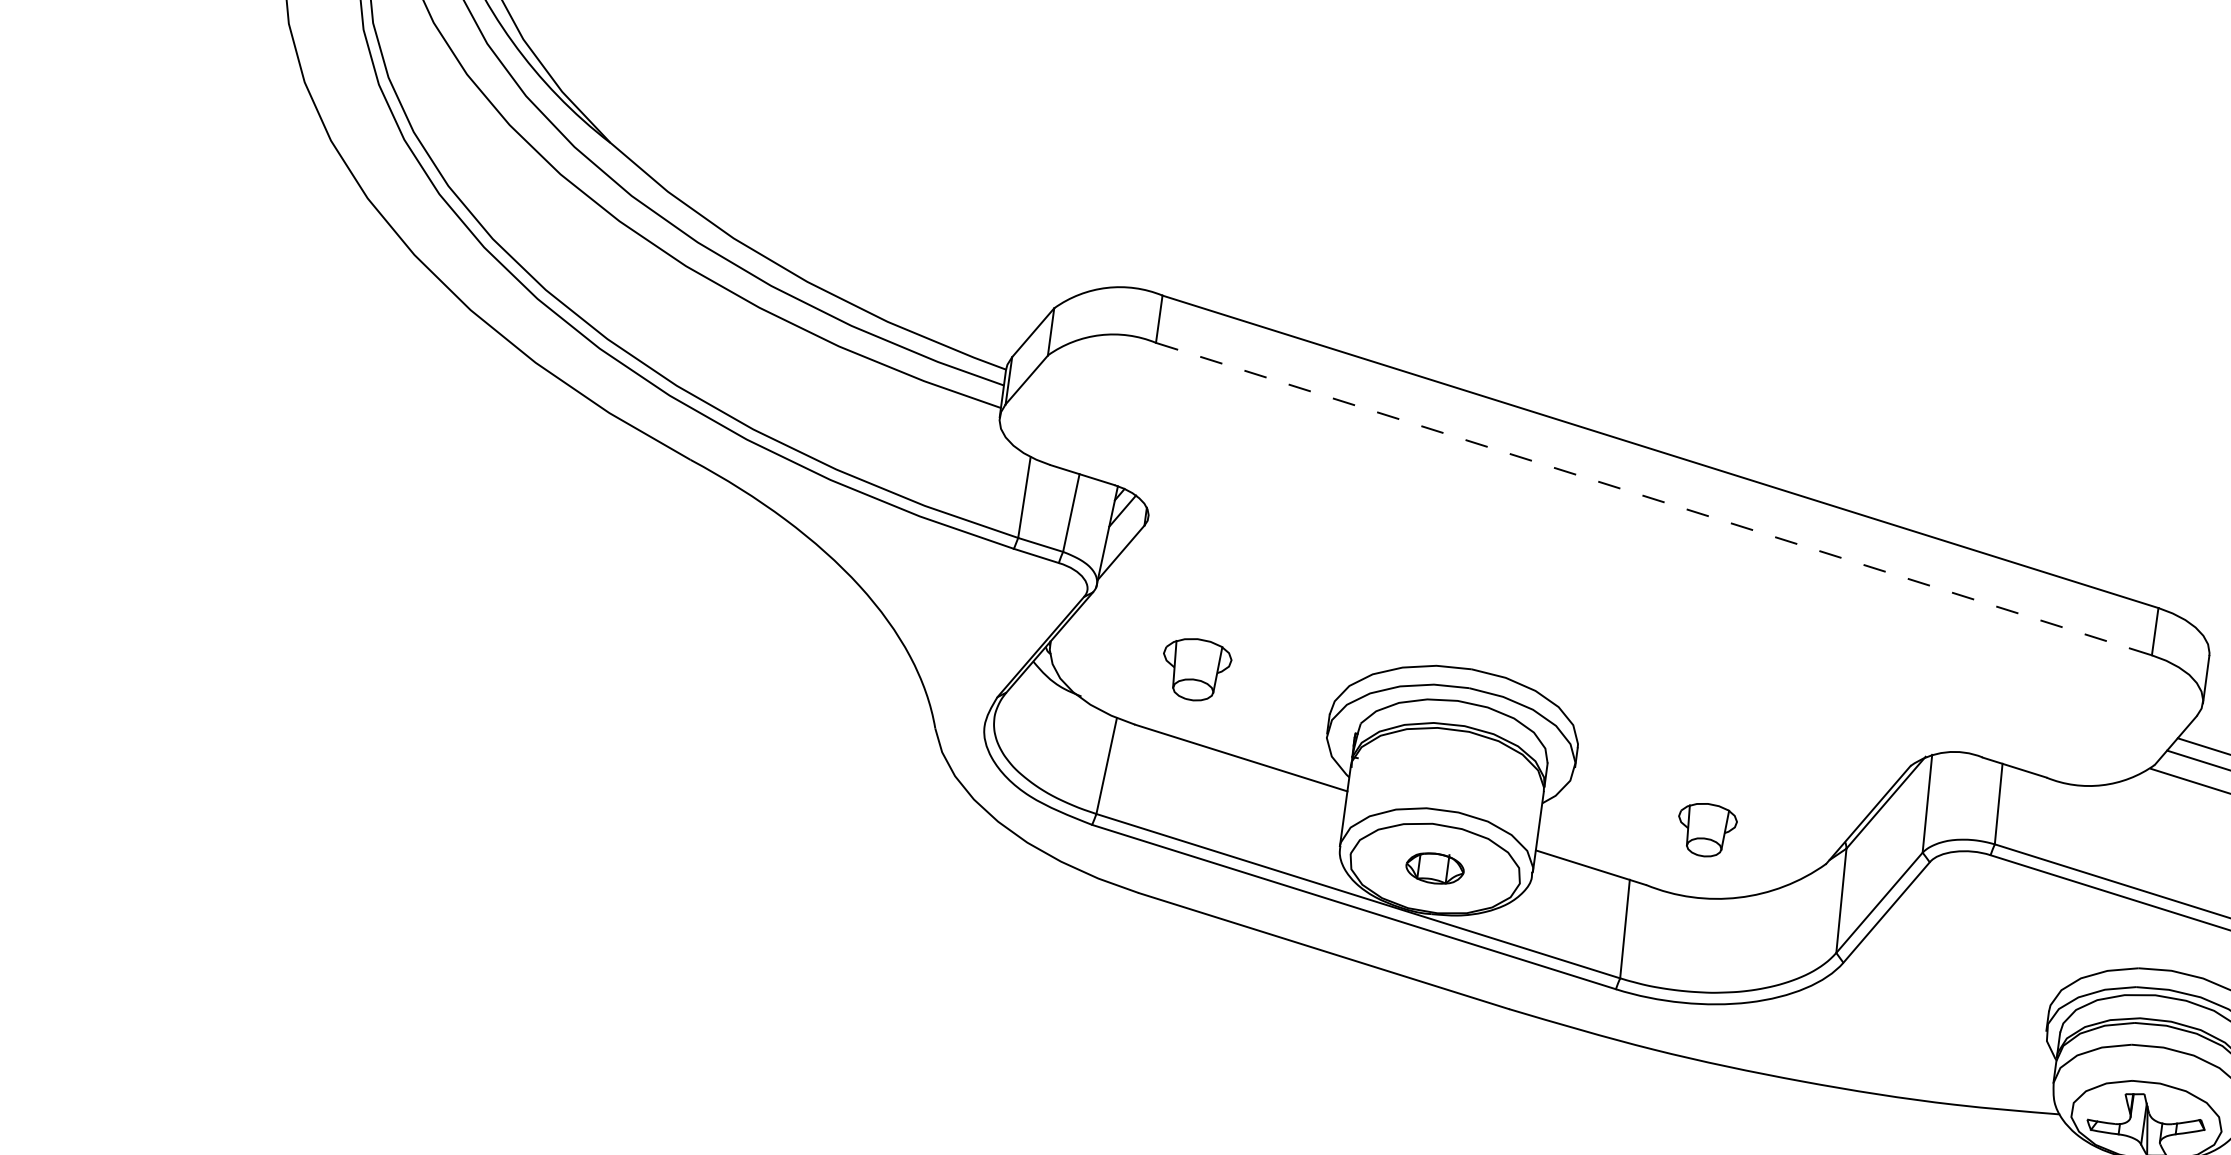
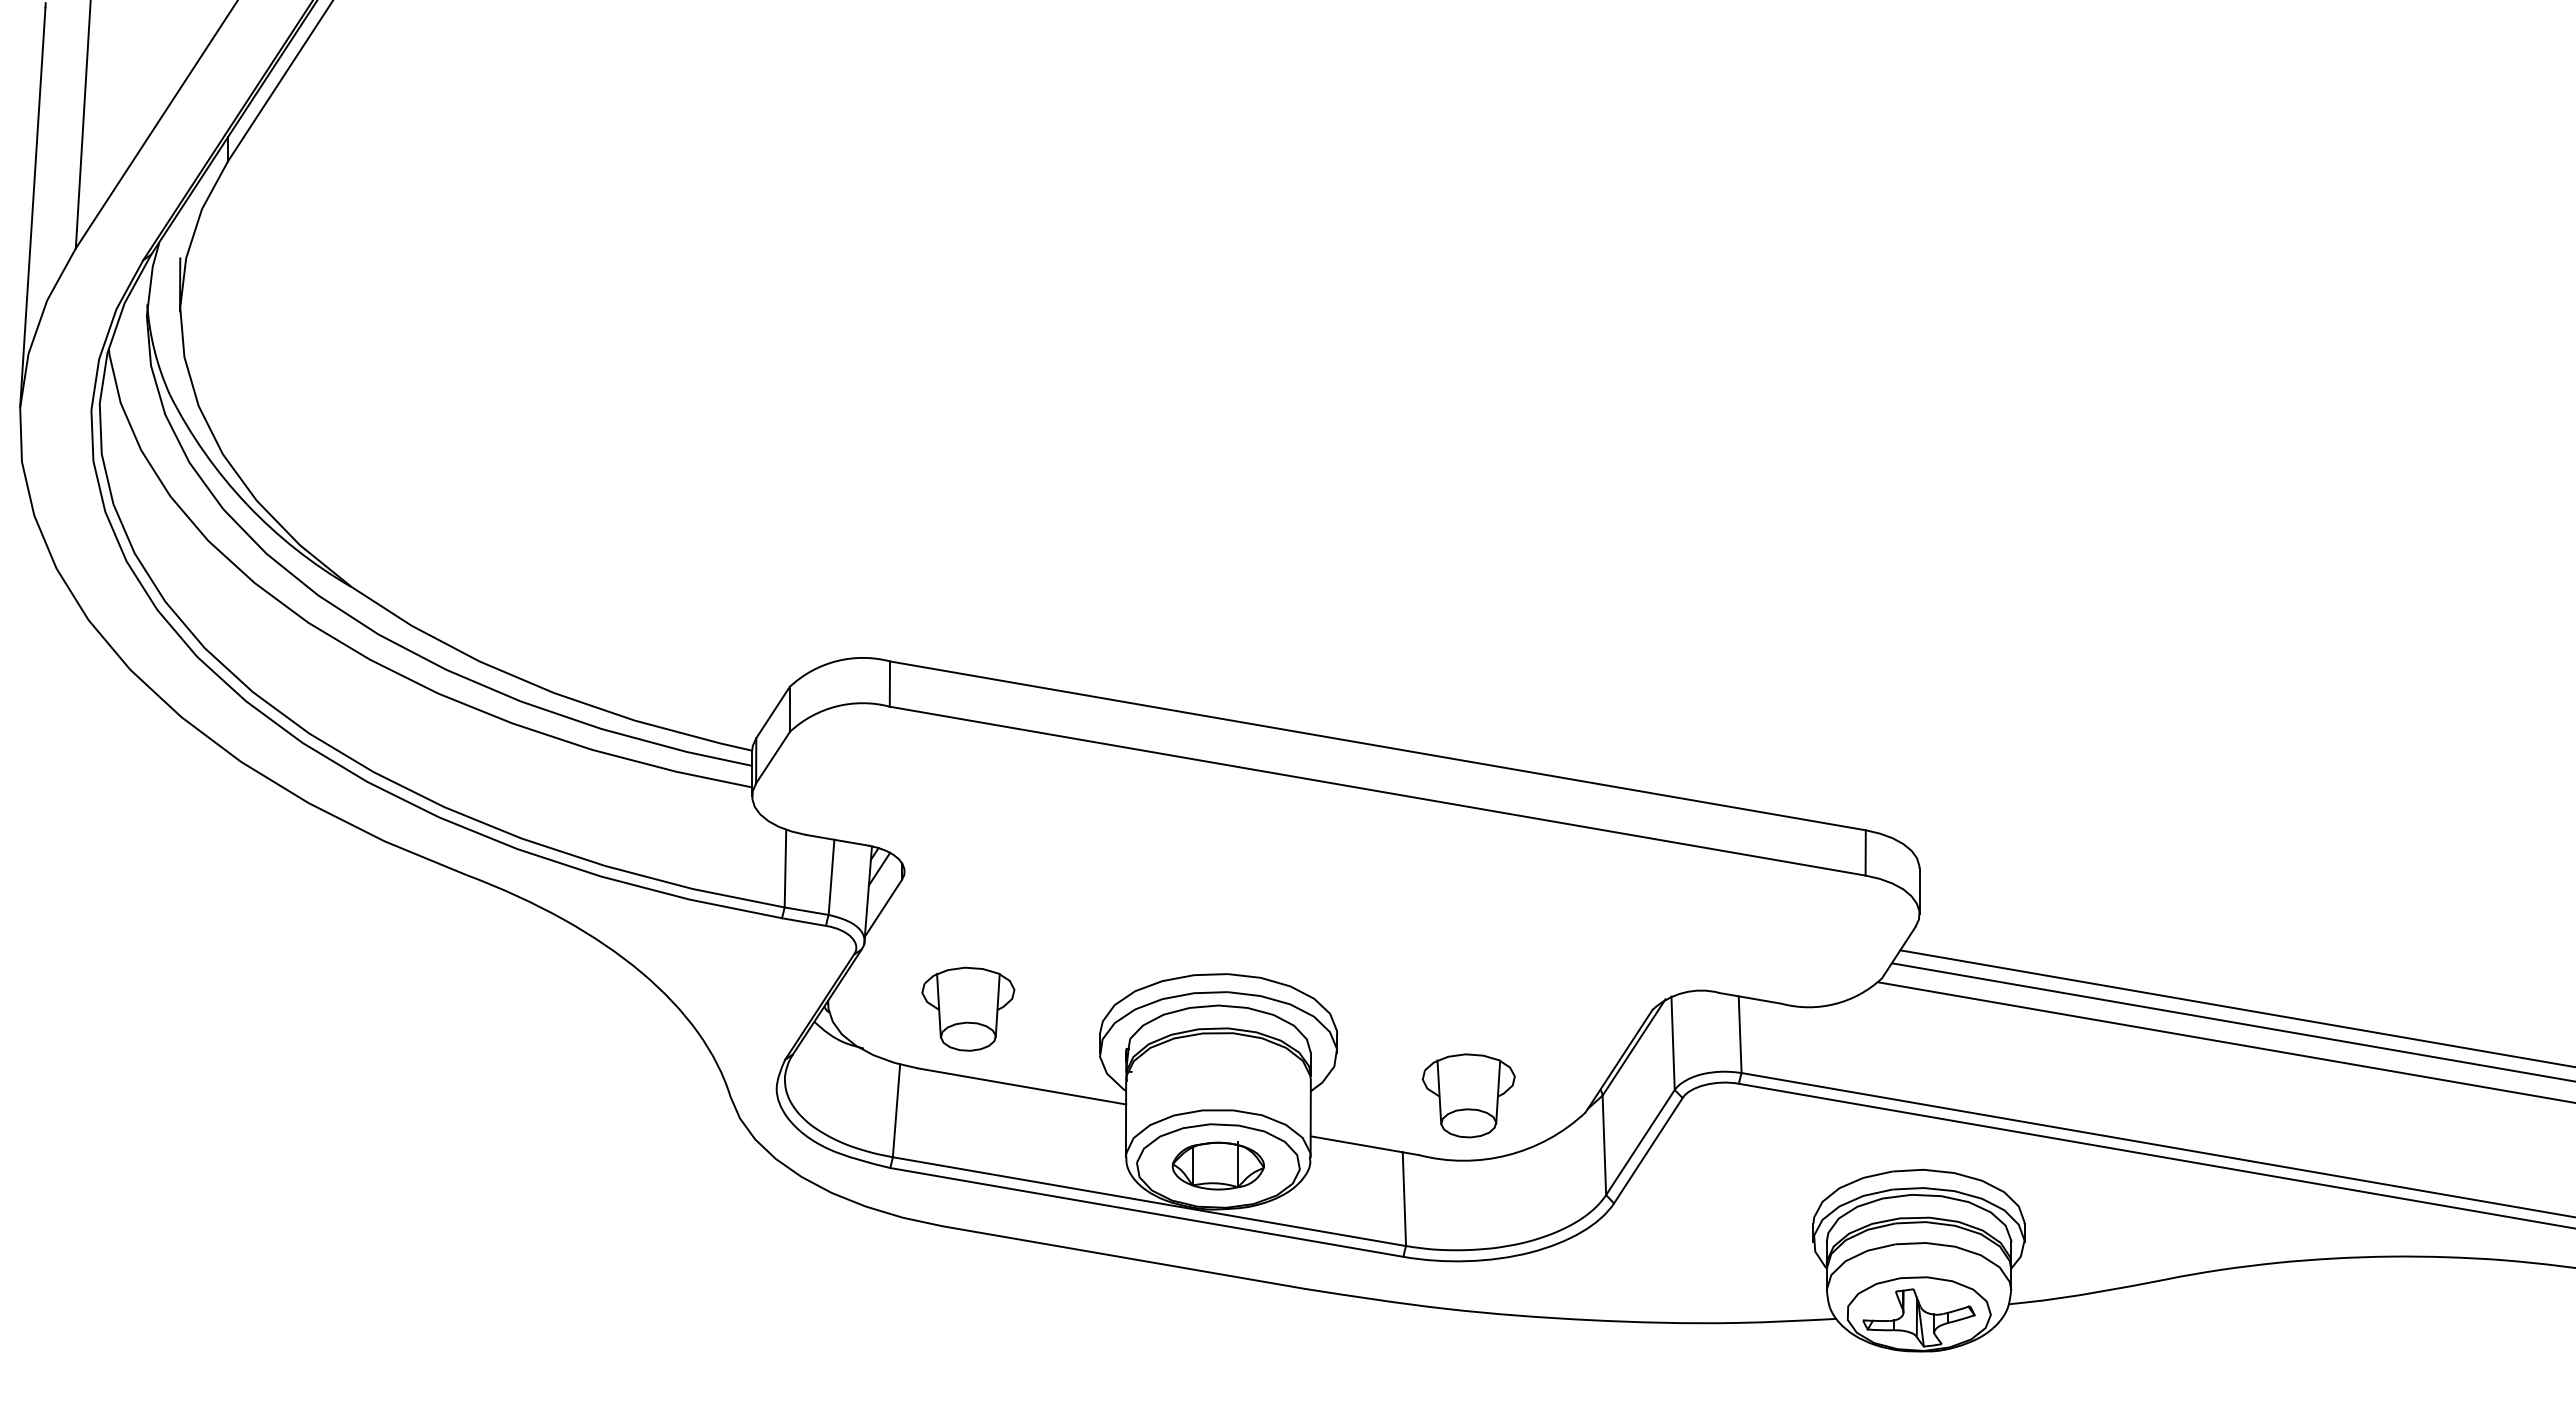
line: (1654, 499) -> (1378, 791), dashed -> solid
part: (1196, 669) -> (968, 1008), size x1.43
part: (1706, 829) -> (1468, 1095), size x1.67
part: (1434, 867) -> (1217, 1165), size x1.67

